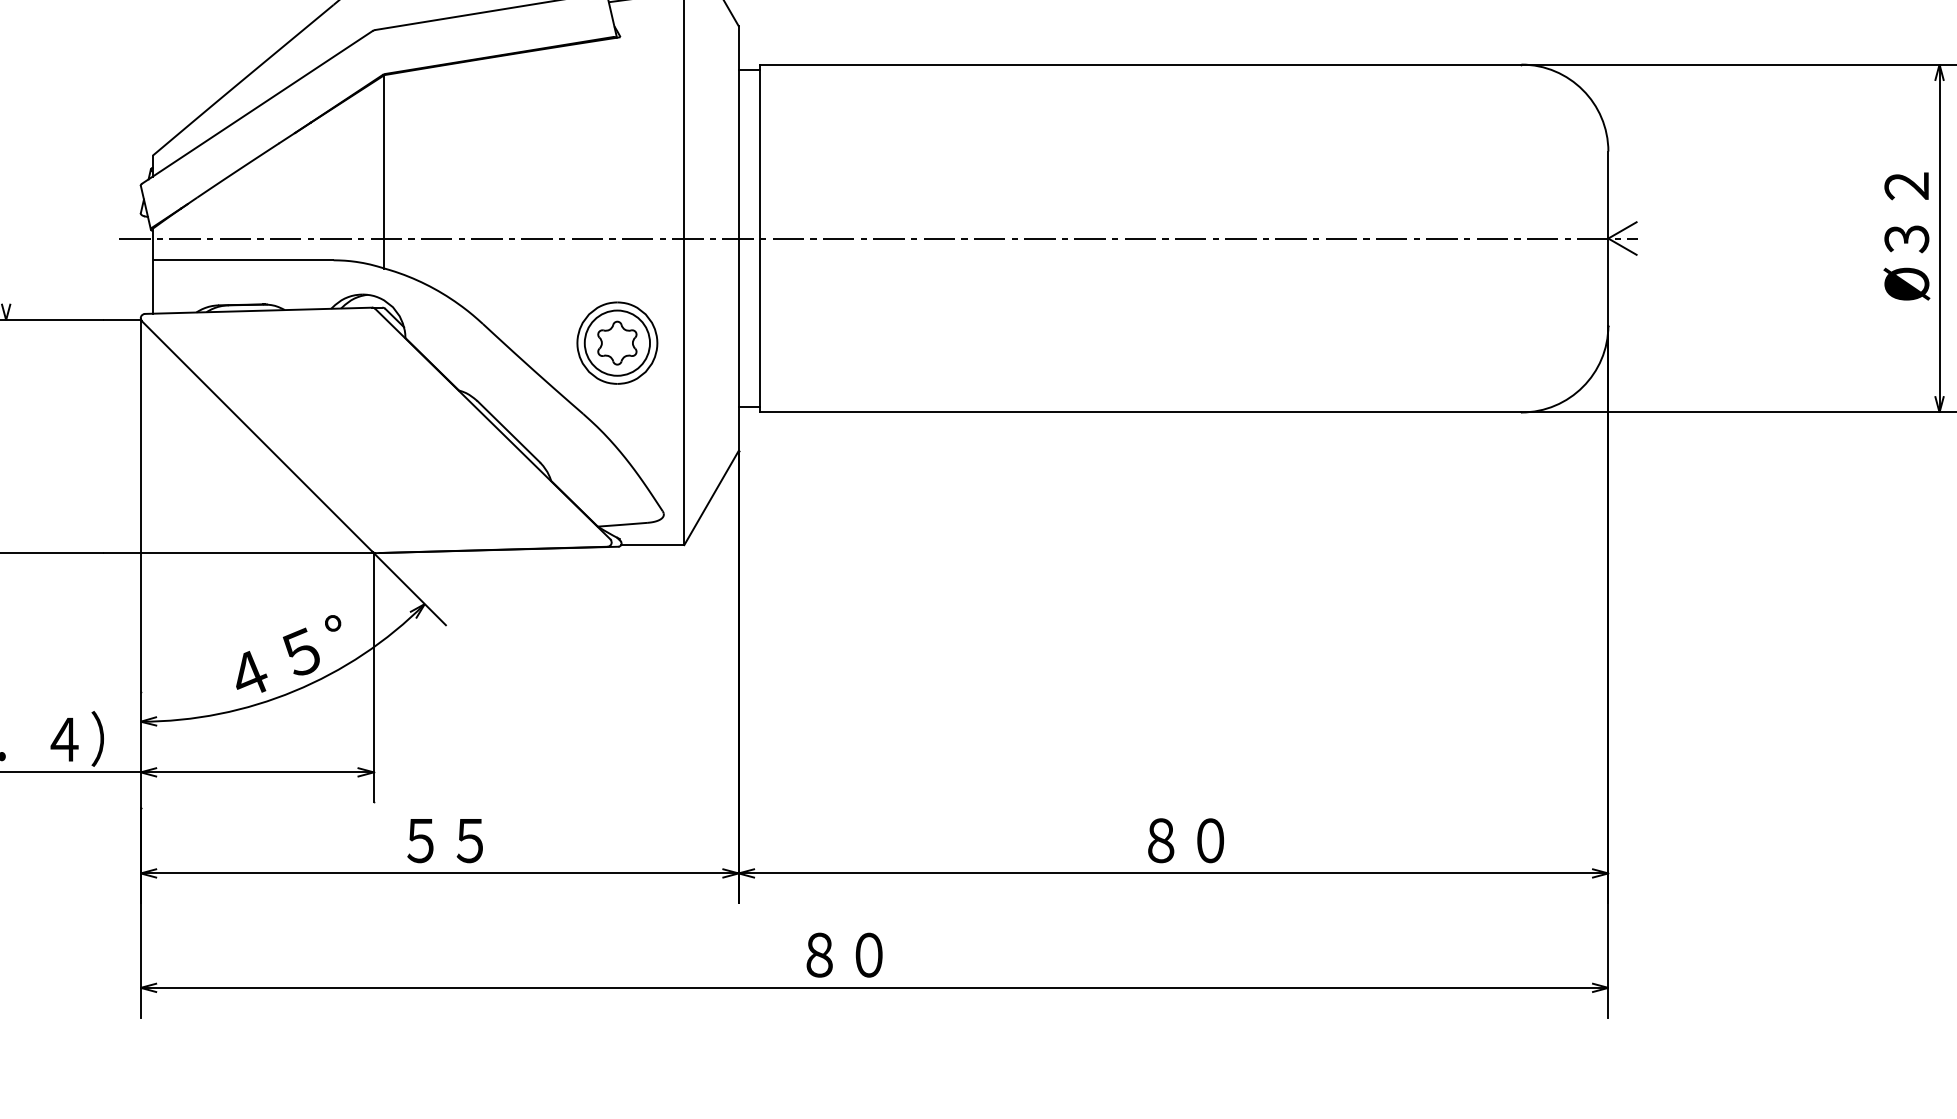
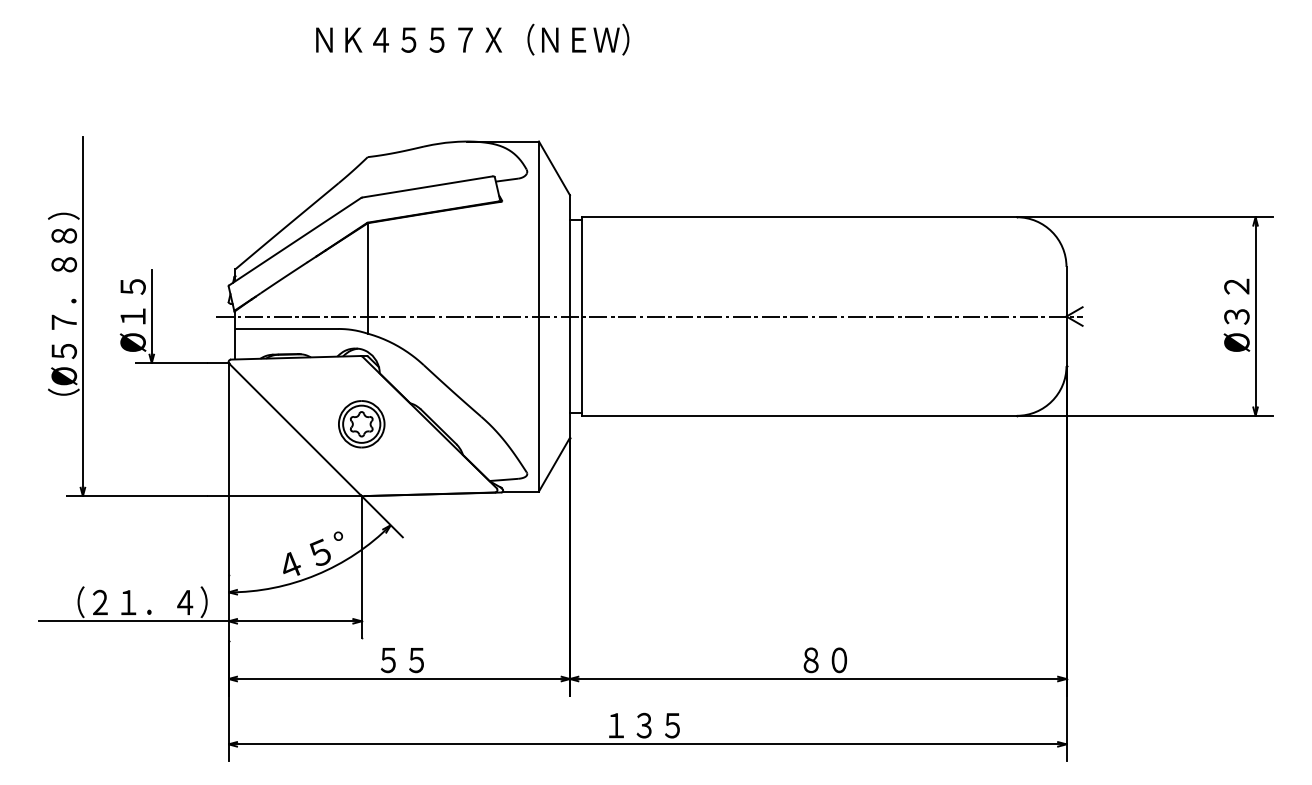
line: (5, 238) -> (151, 316), added
part: (616, 343) -> (361, 424), moved
text: (867, 954) -> (643, 725), ８０ -> １３５

